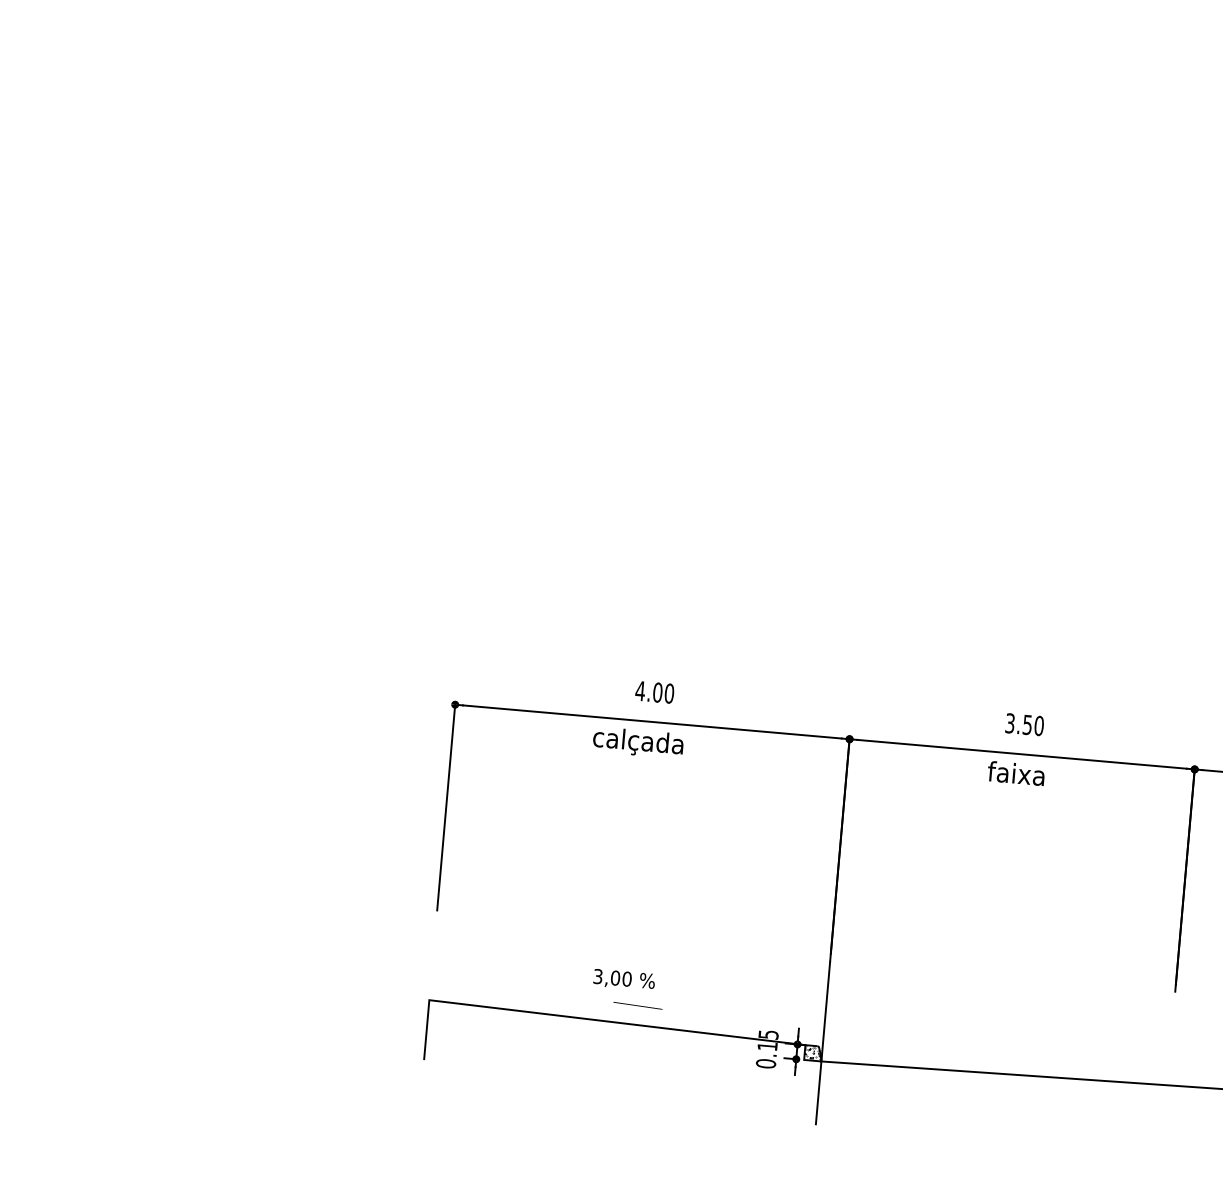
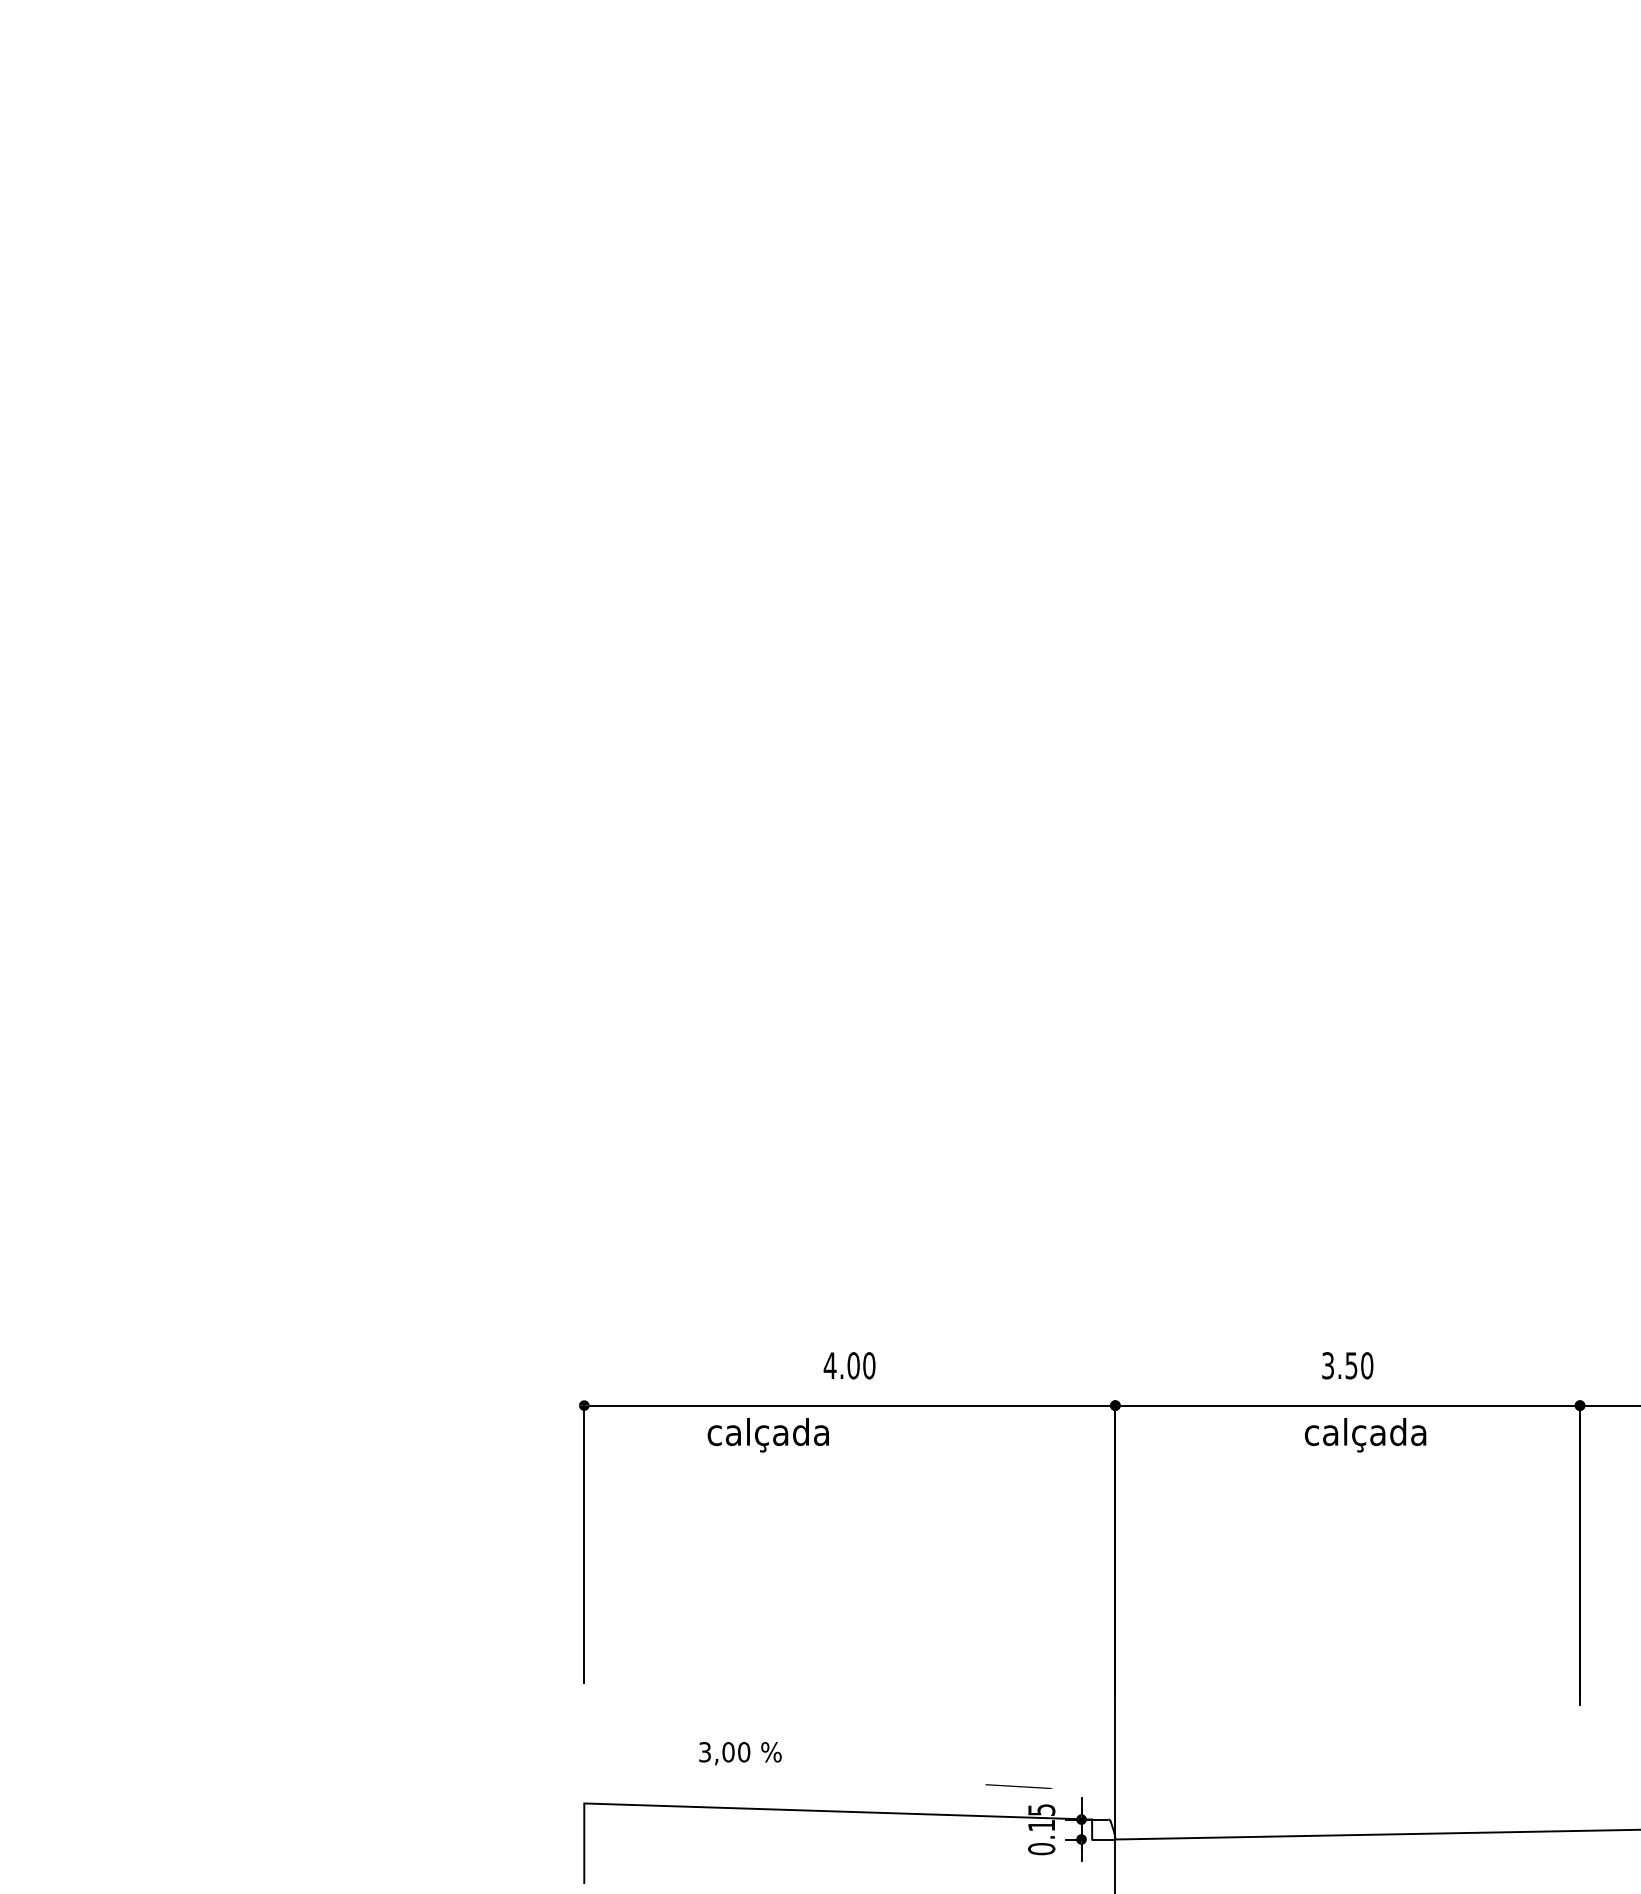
text: (637, 743) -> (767, 1435), moved
text: (1032, 777) -> (1364, 1435), faixa -> calçada
text: (624, 979) -> (740, 1753), moved
line: (637, 1005) -> (1018, 1786), moved
hatch: (813, 1053) -> (1103, 1829), removed

